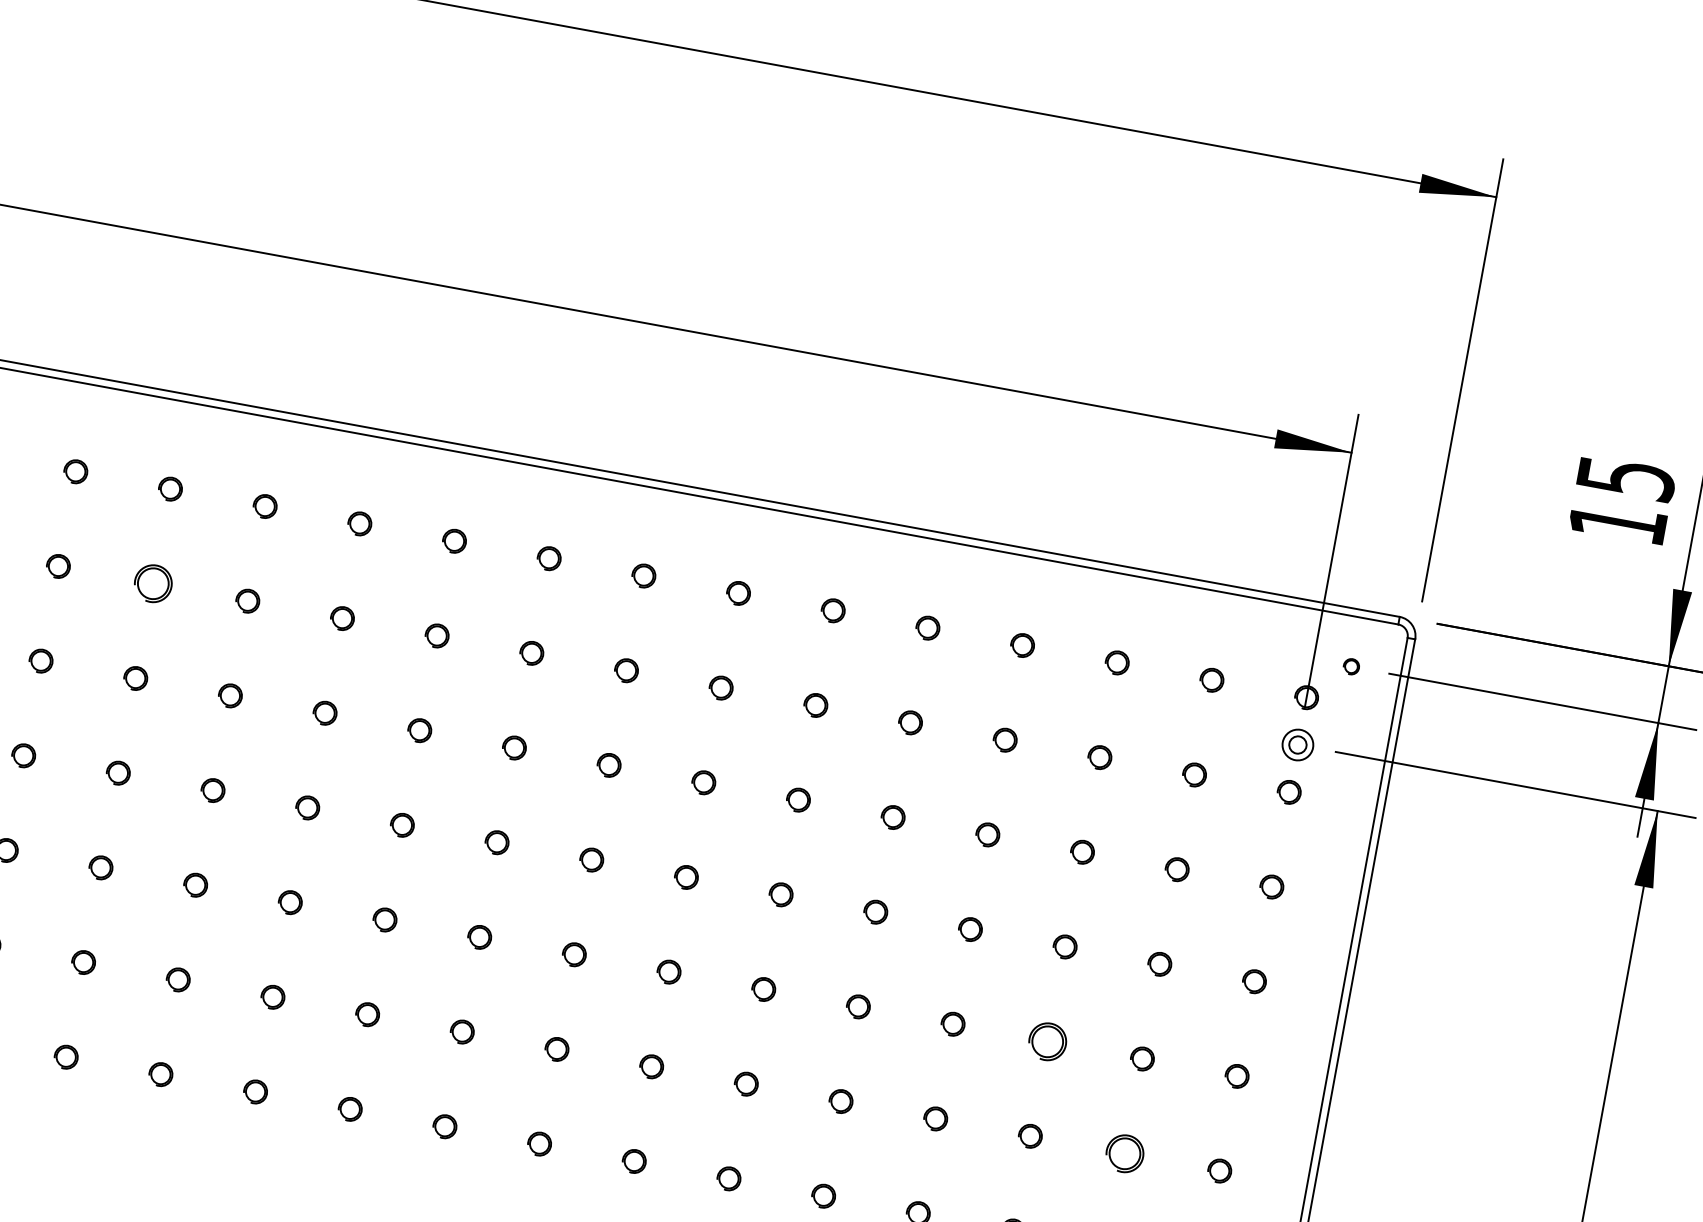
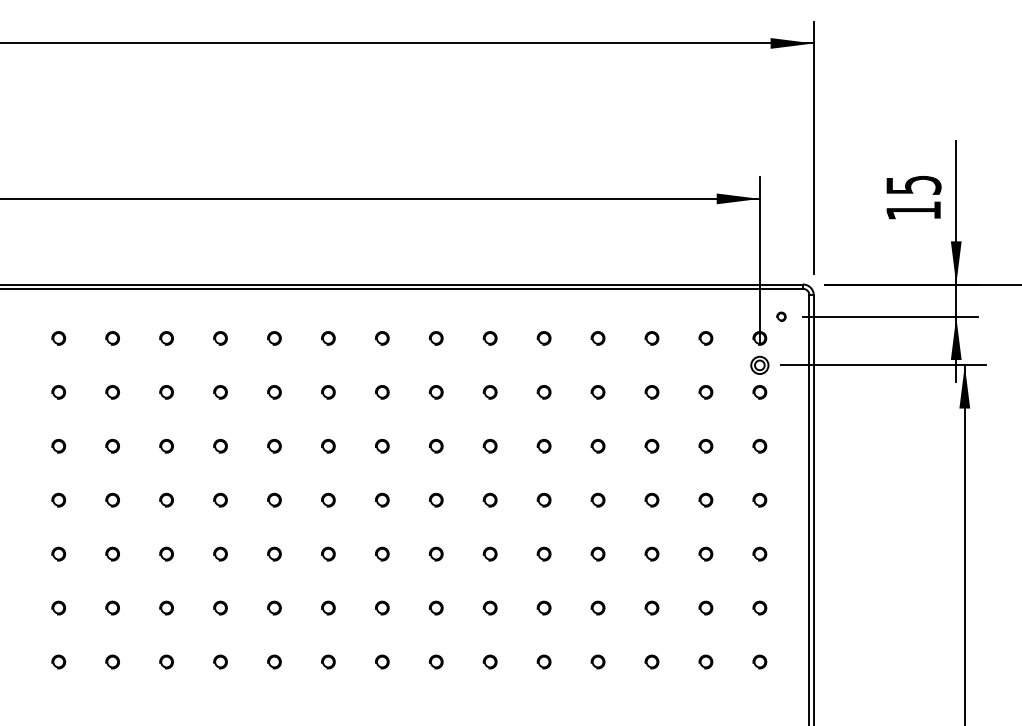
part: (152, 584) -> (112, 392), size x0.62
part: (1047, 1040) -> (651, 553), size x0.62
part: (1124, 1152) -> (705, 607), size x0.62

